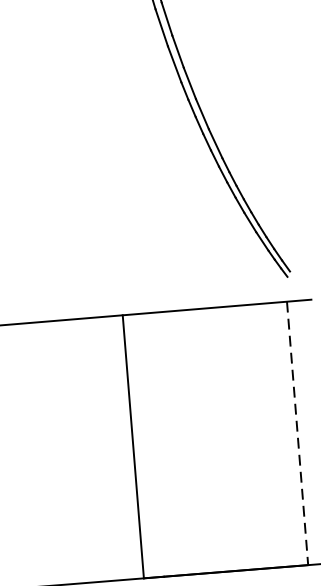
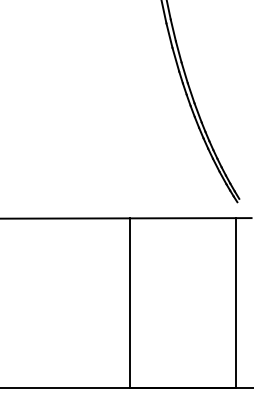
line: (297, 433) -> (235, 303), dashed -> solid

